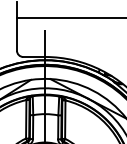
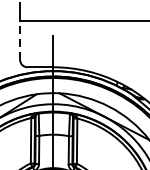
line: (16, 33) -> (19, 39), solid -> dashed

